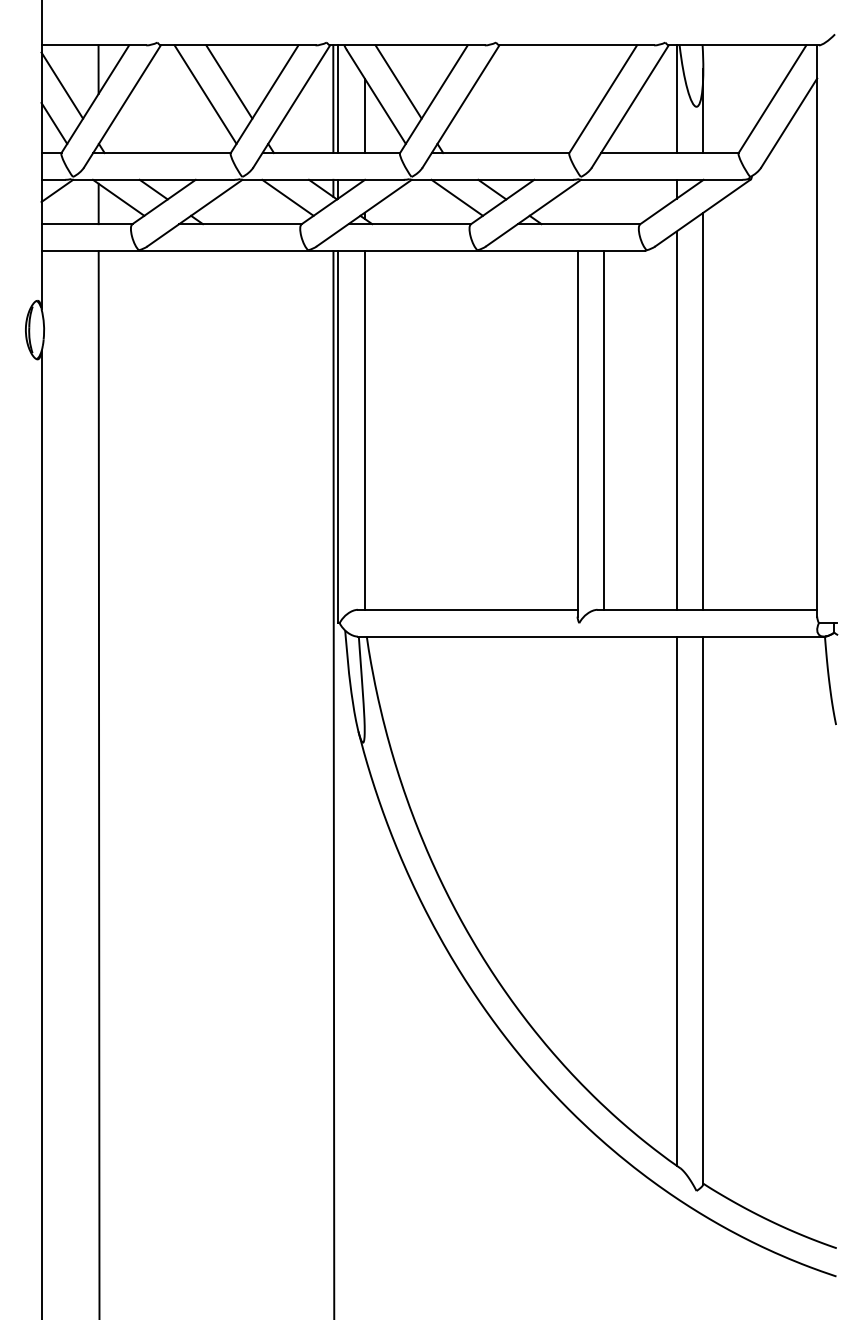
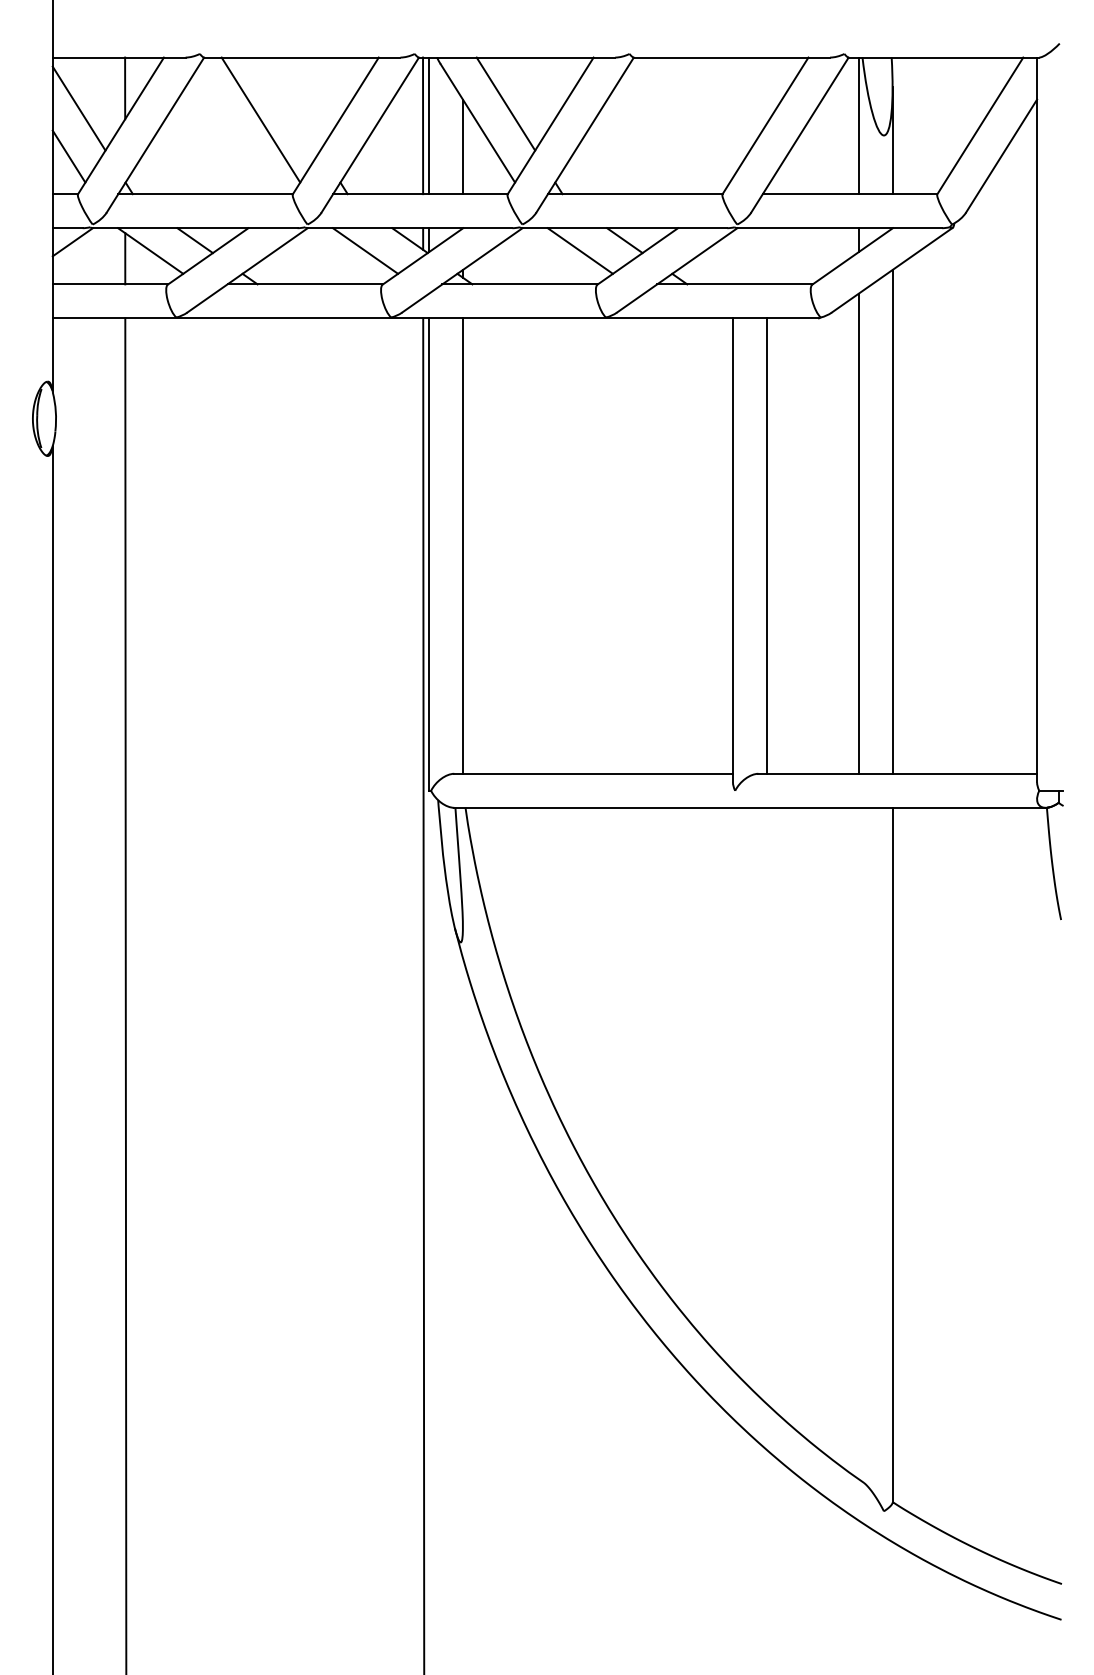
line: (229, 81) -> (291, 103), removed
line: (676, 900) -> (858, 1142), removed

